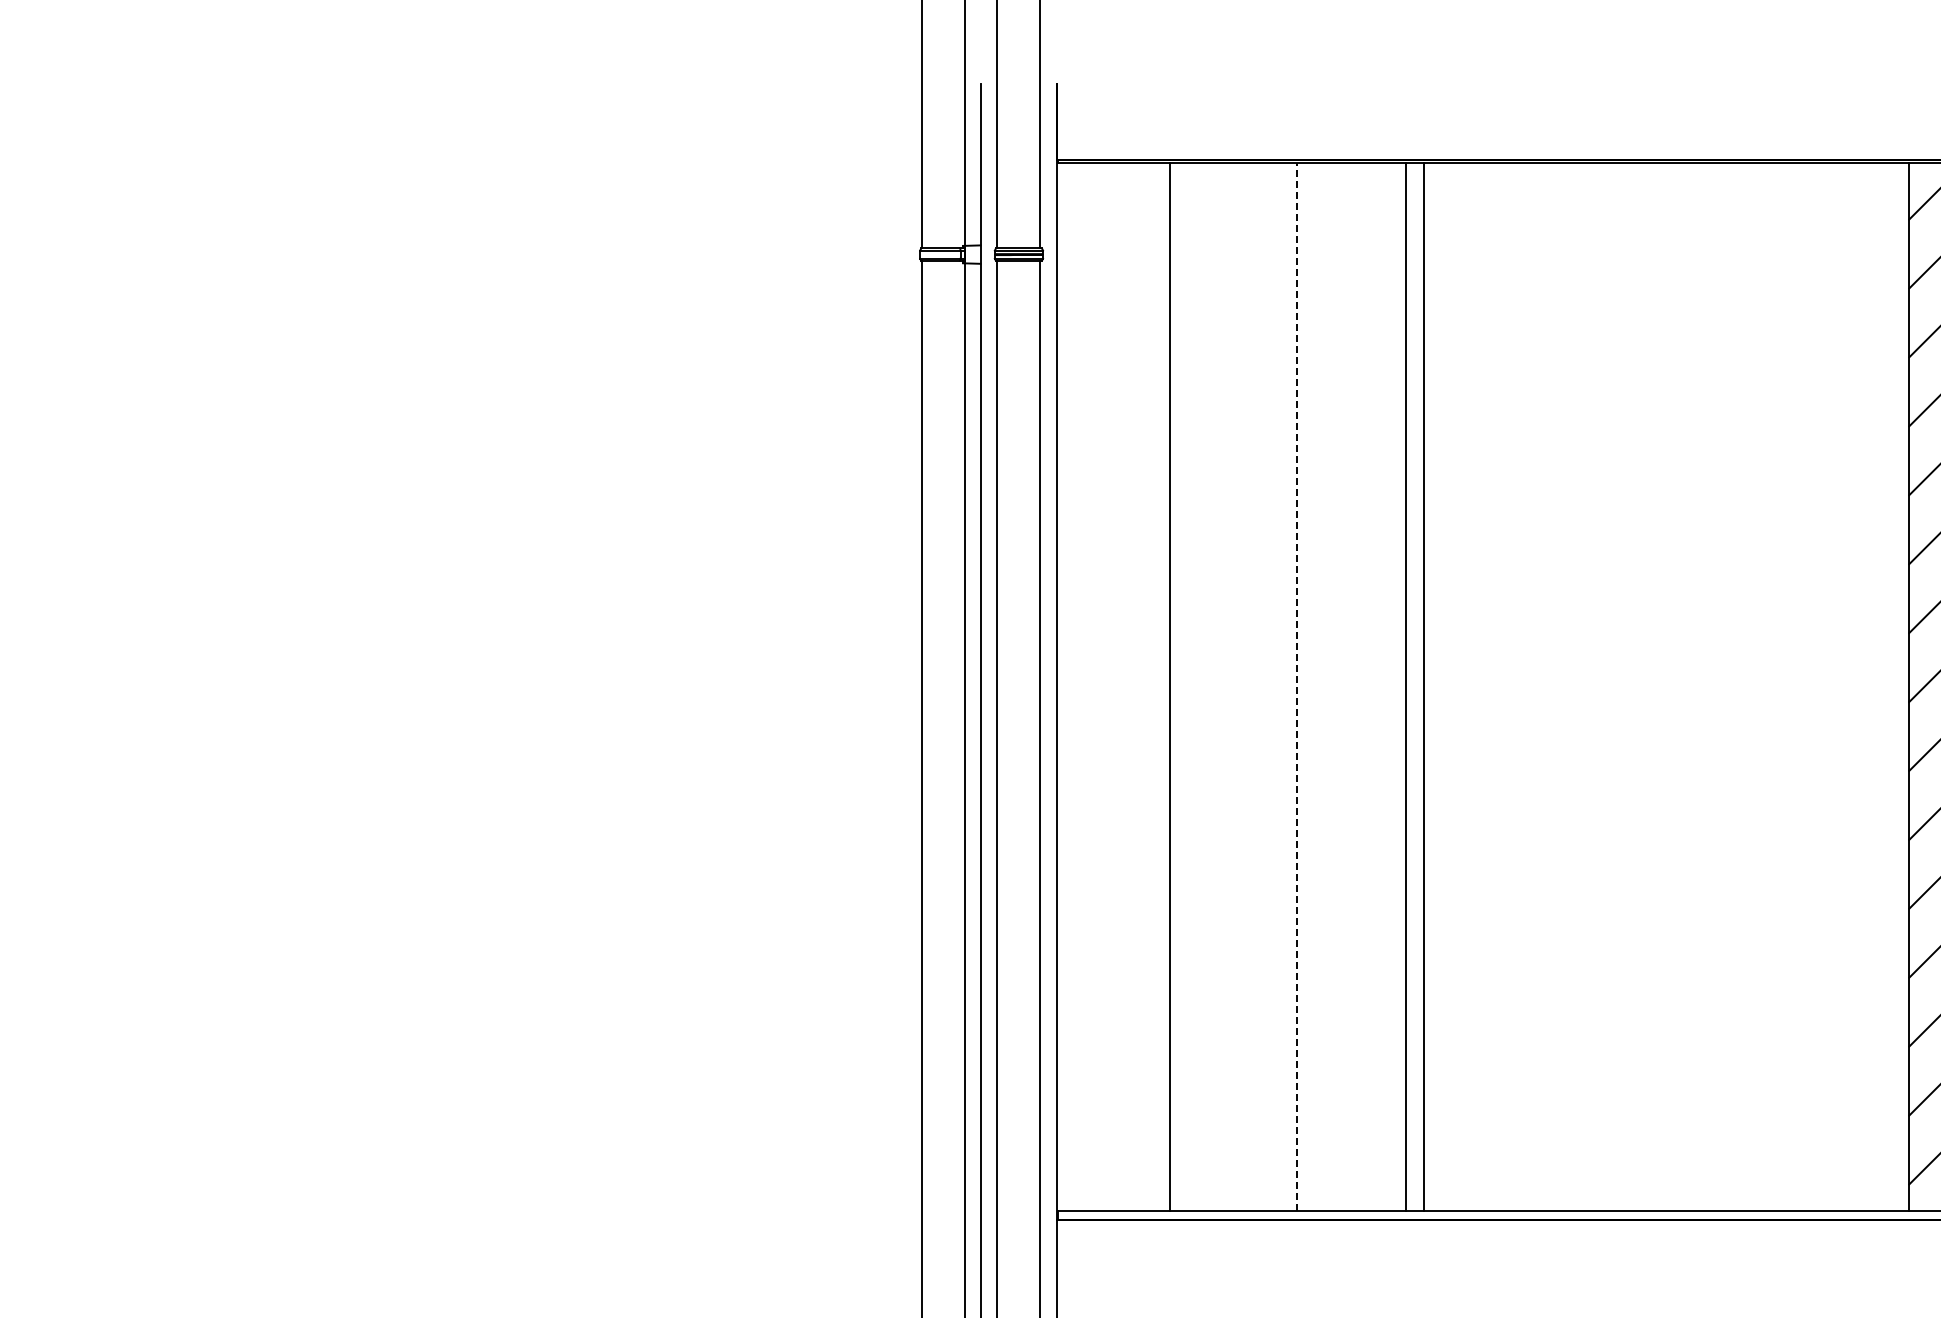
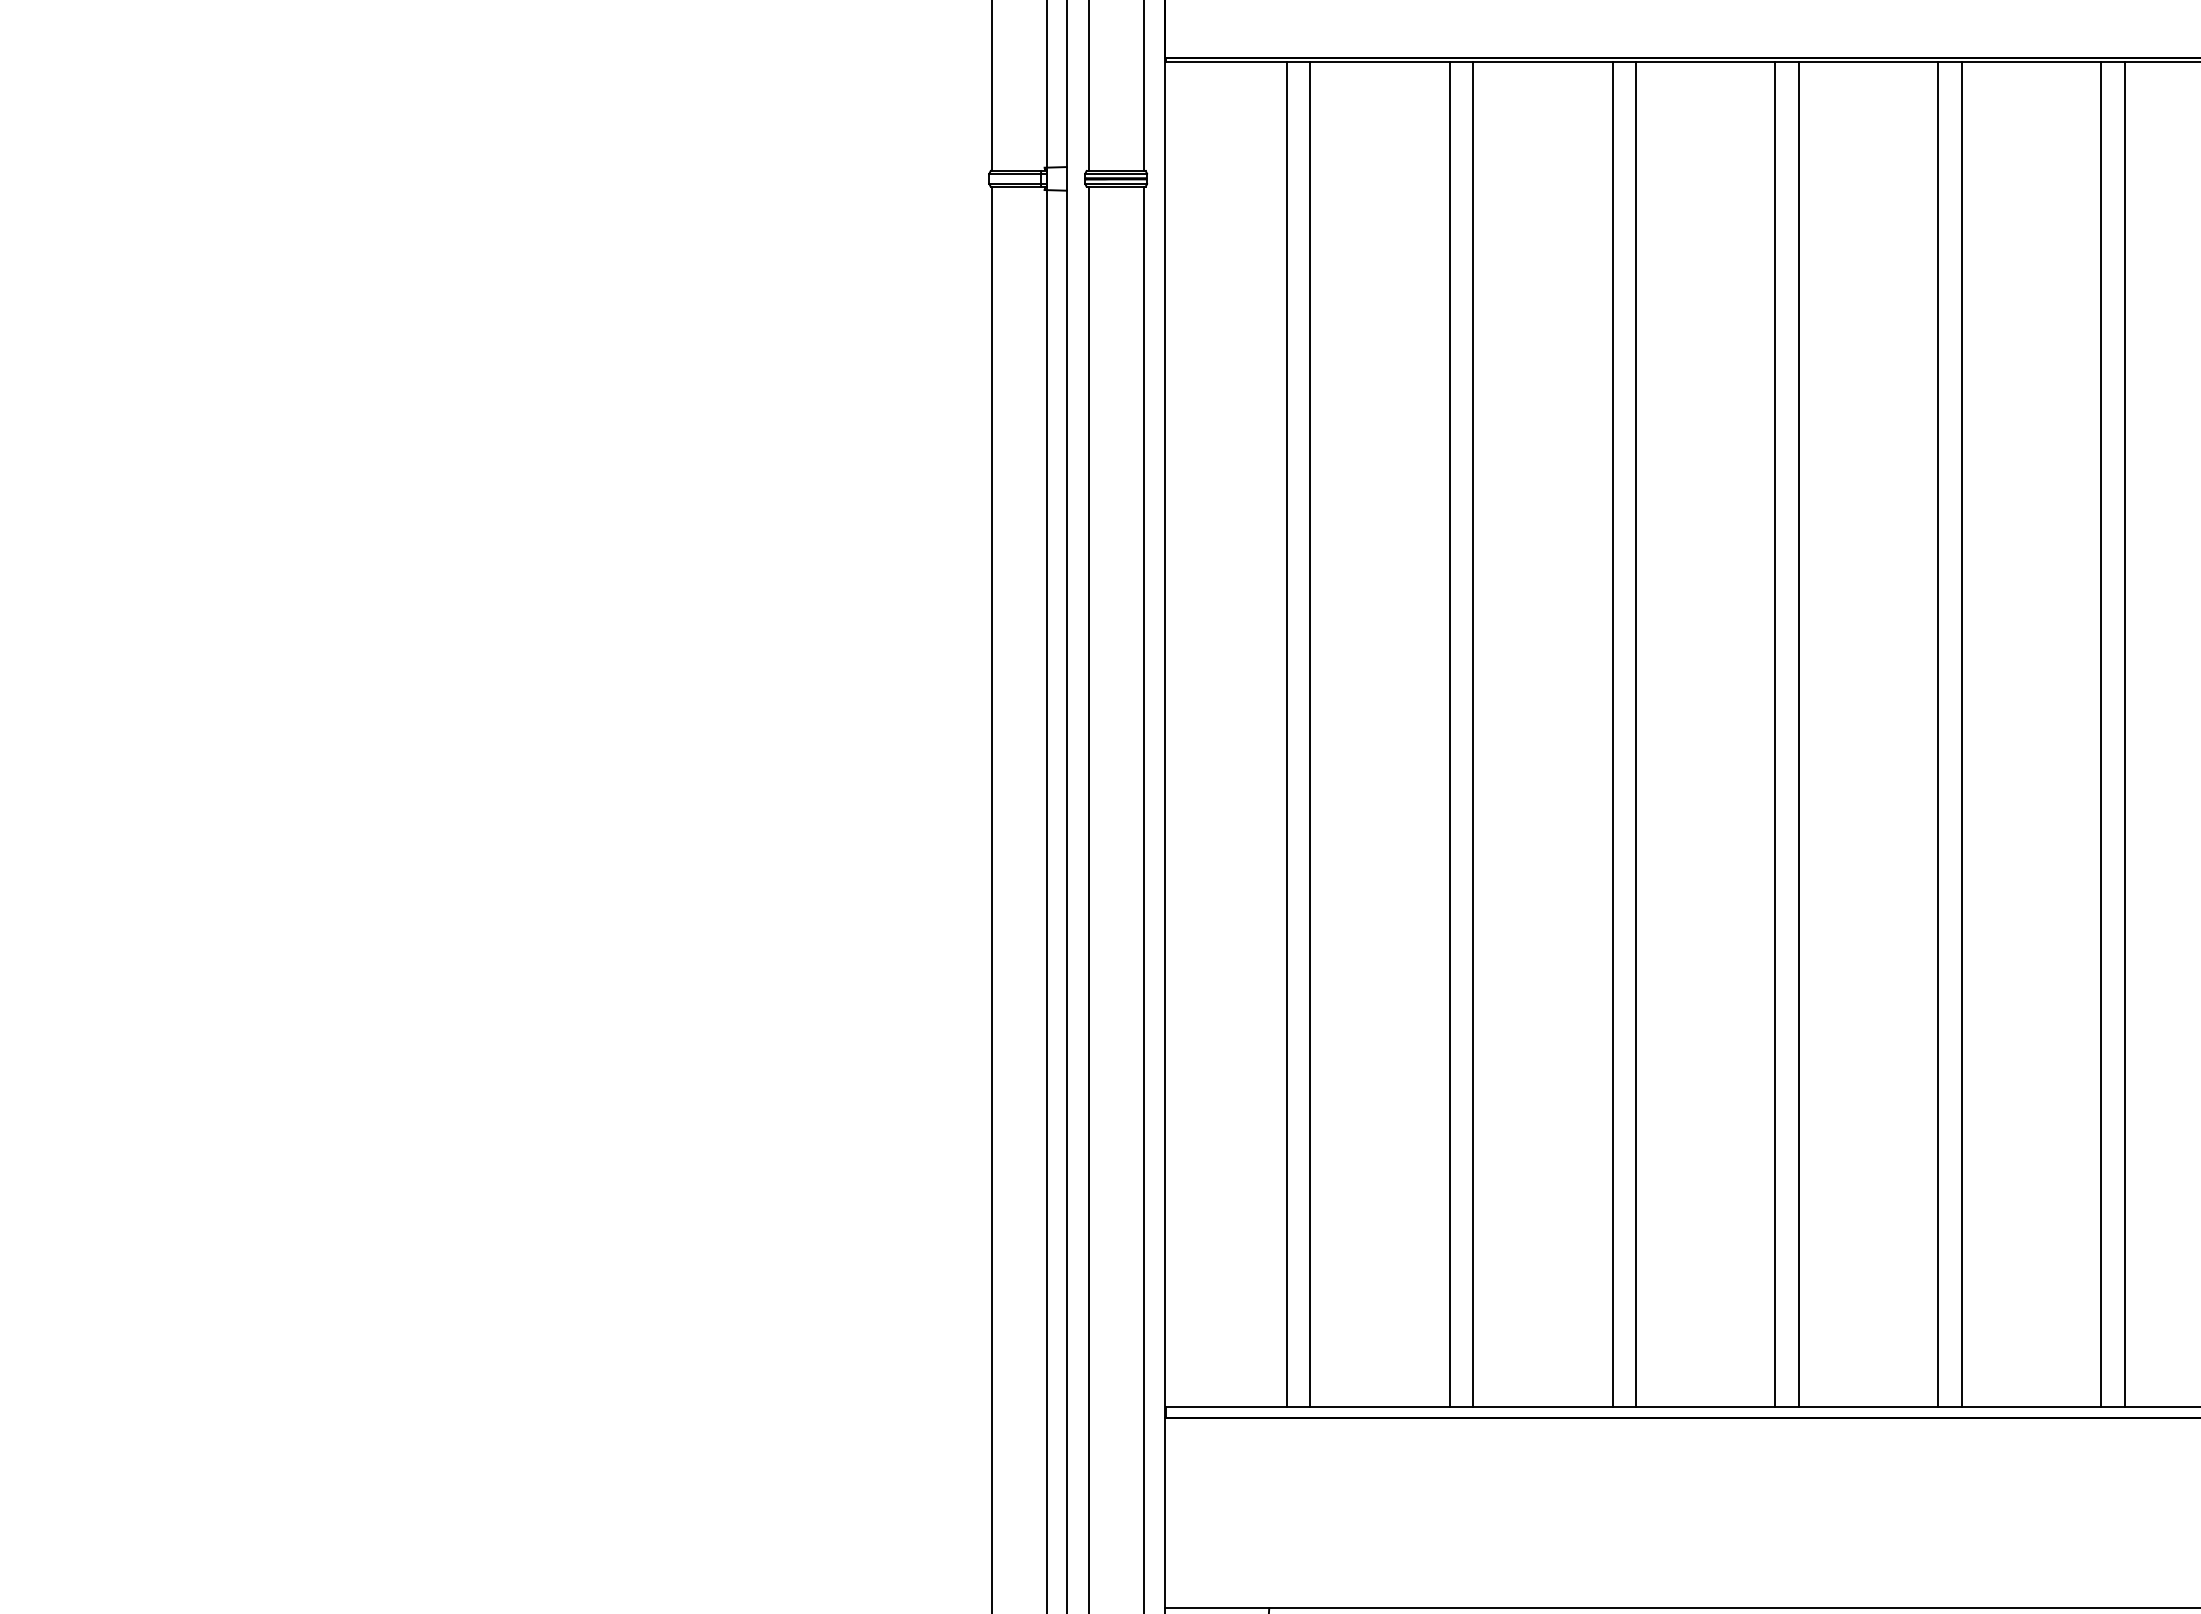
line: (1151, 687) -> (1286, 734), added
line: (1278, 687) -> (1449, 734), added
line: (1297, 687) -> (1473, 734), dashed -> solid
line: (1532, 687) -> (1775, 734), added
line: (1550, 687) -> (1798, 734), added
line: (1659, 687) -> (1938, 734), added
line: (1677, 687) -> (1961, 734), added
line: (1786, 687) -> (2101, 734), added
line: (1804, 687) -> (2124, 734), added

